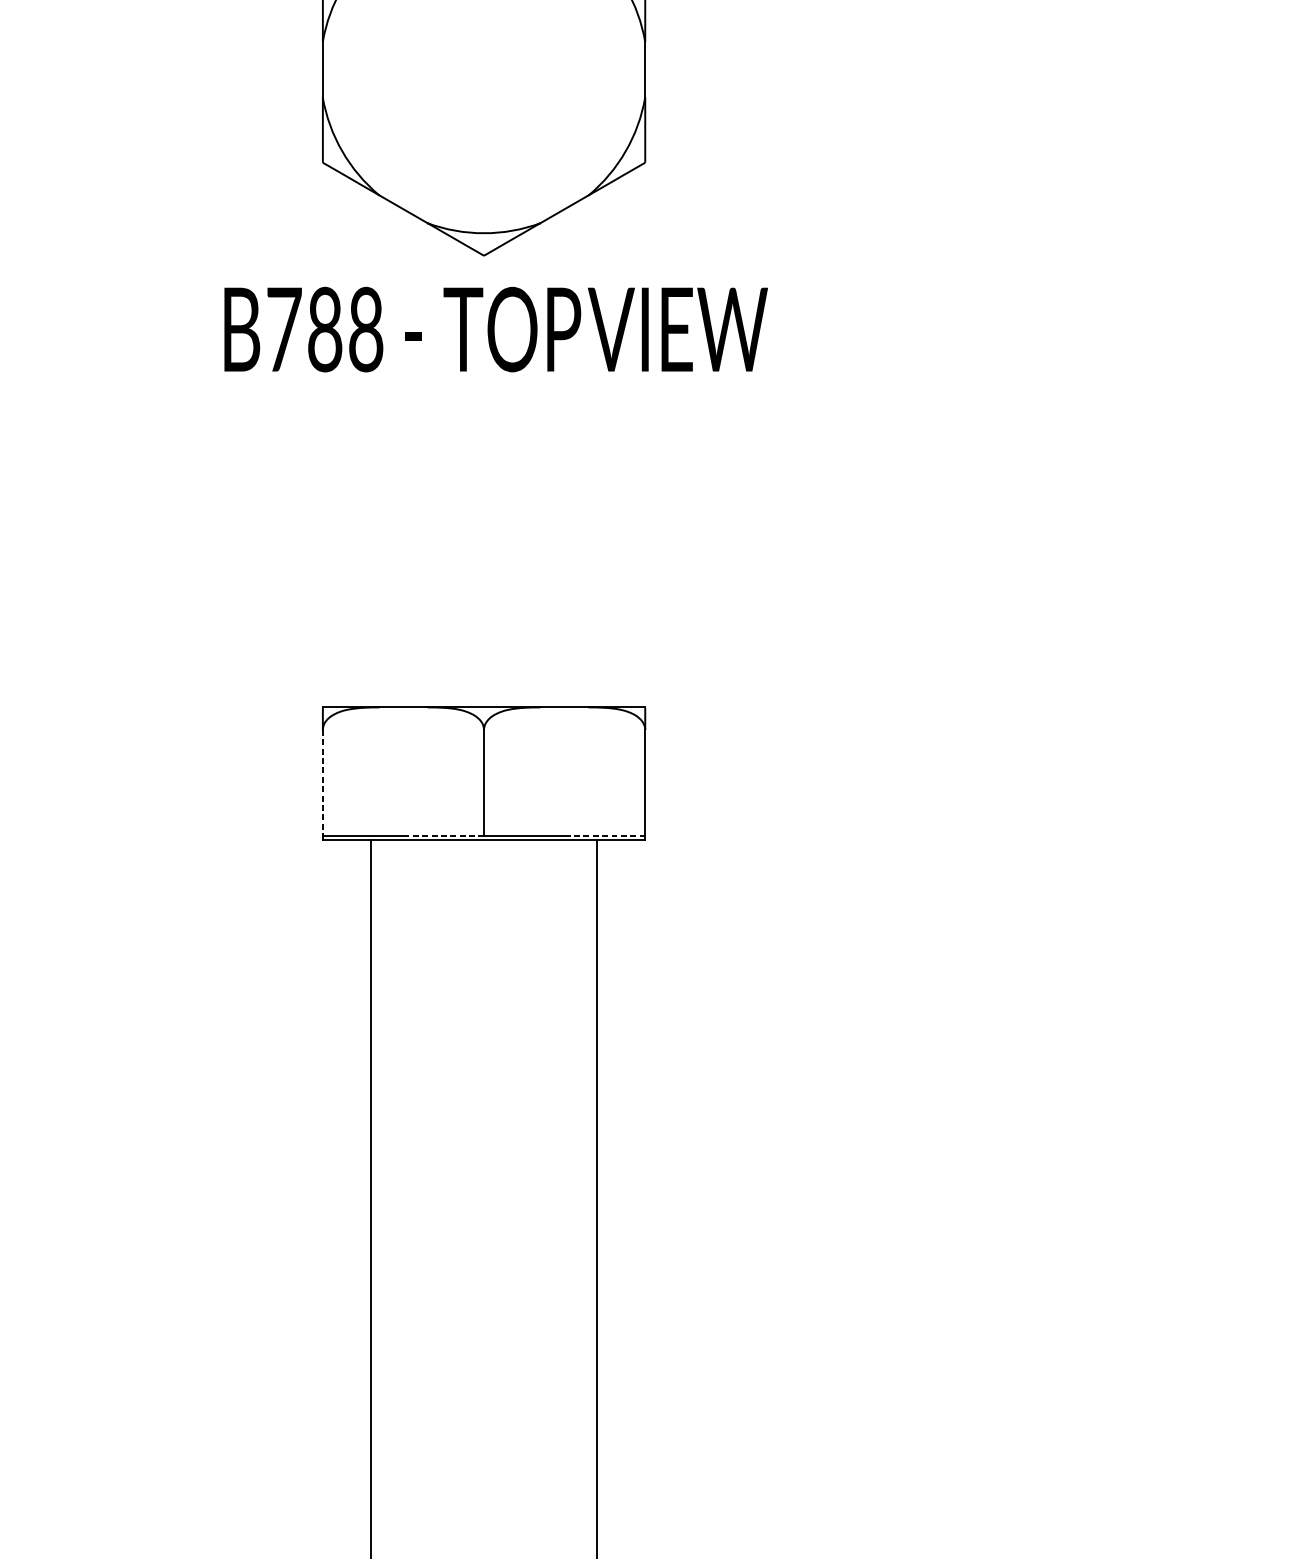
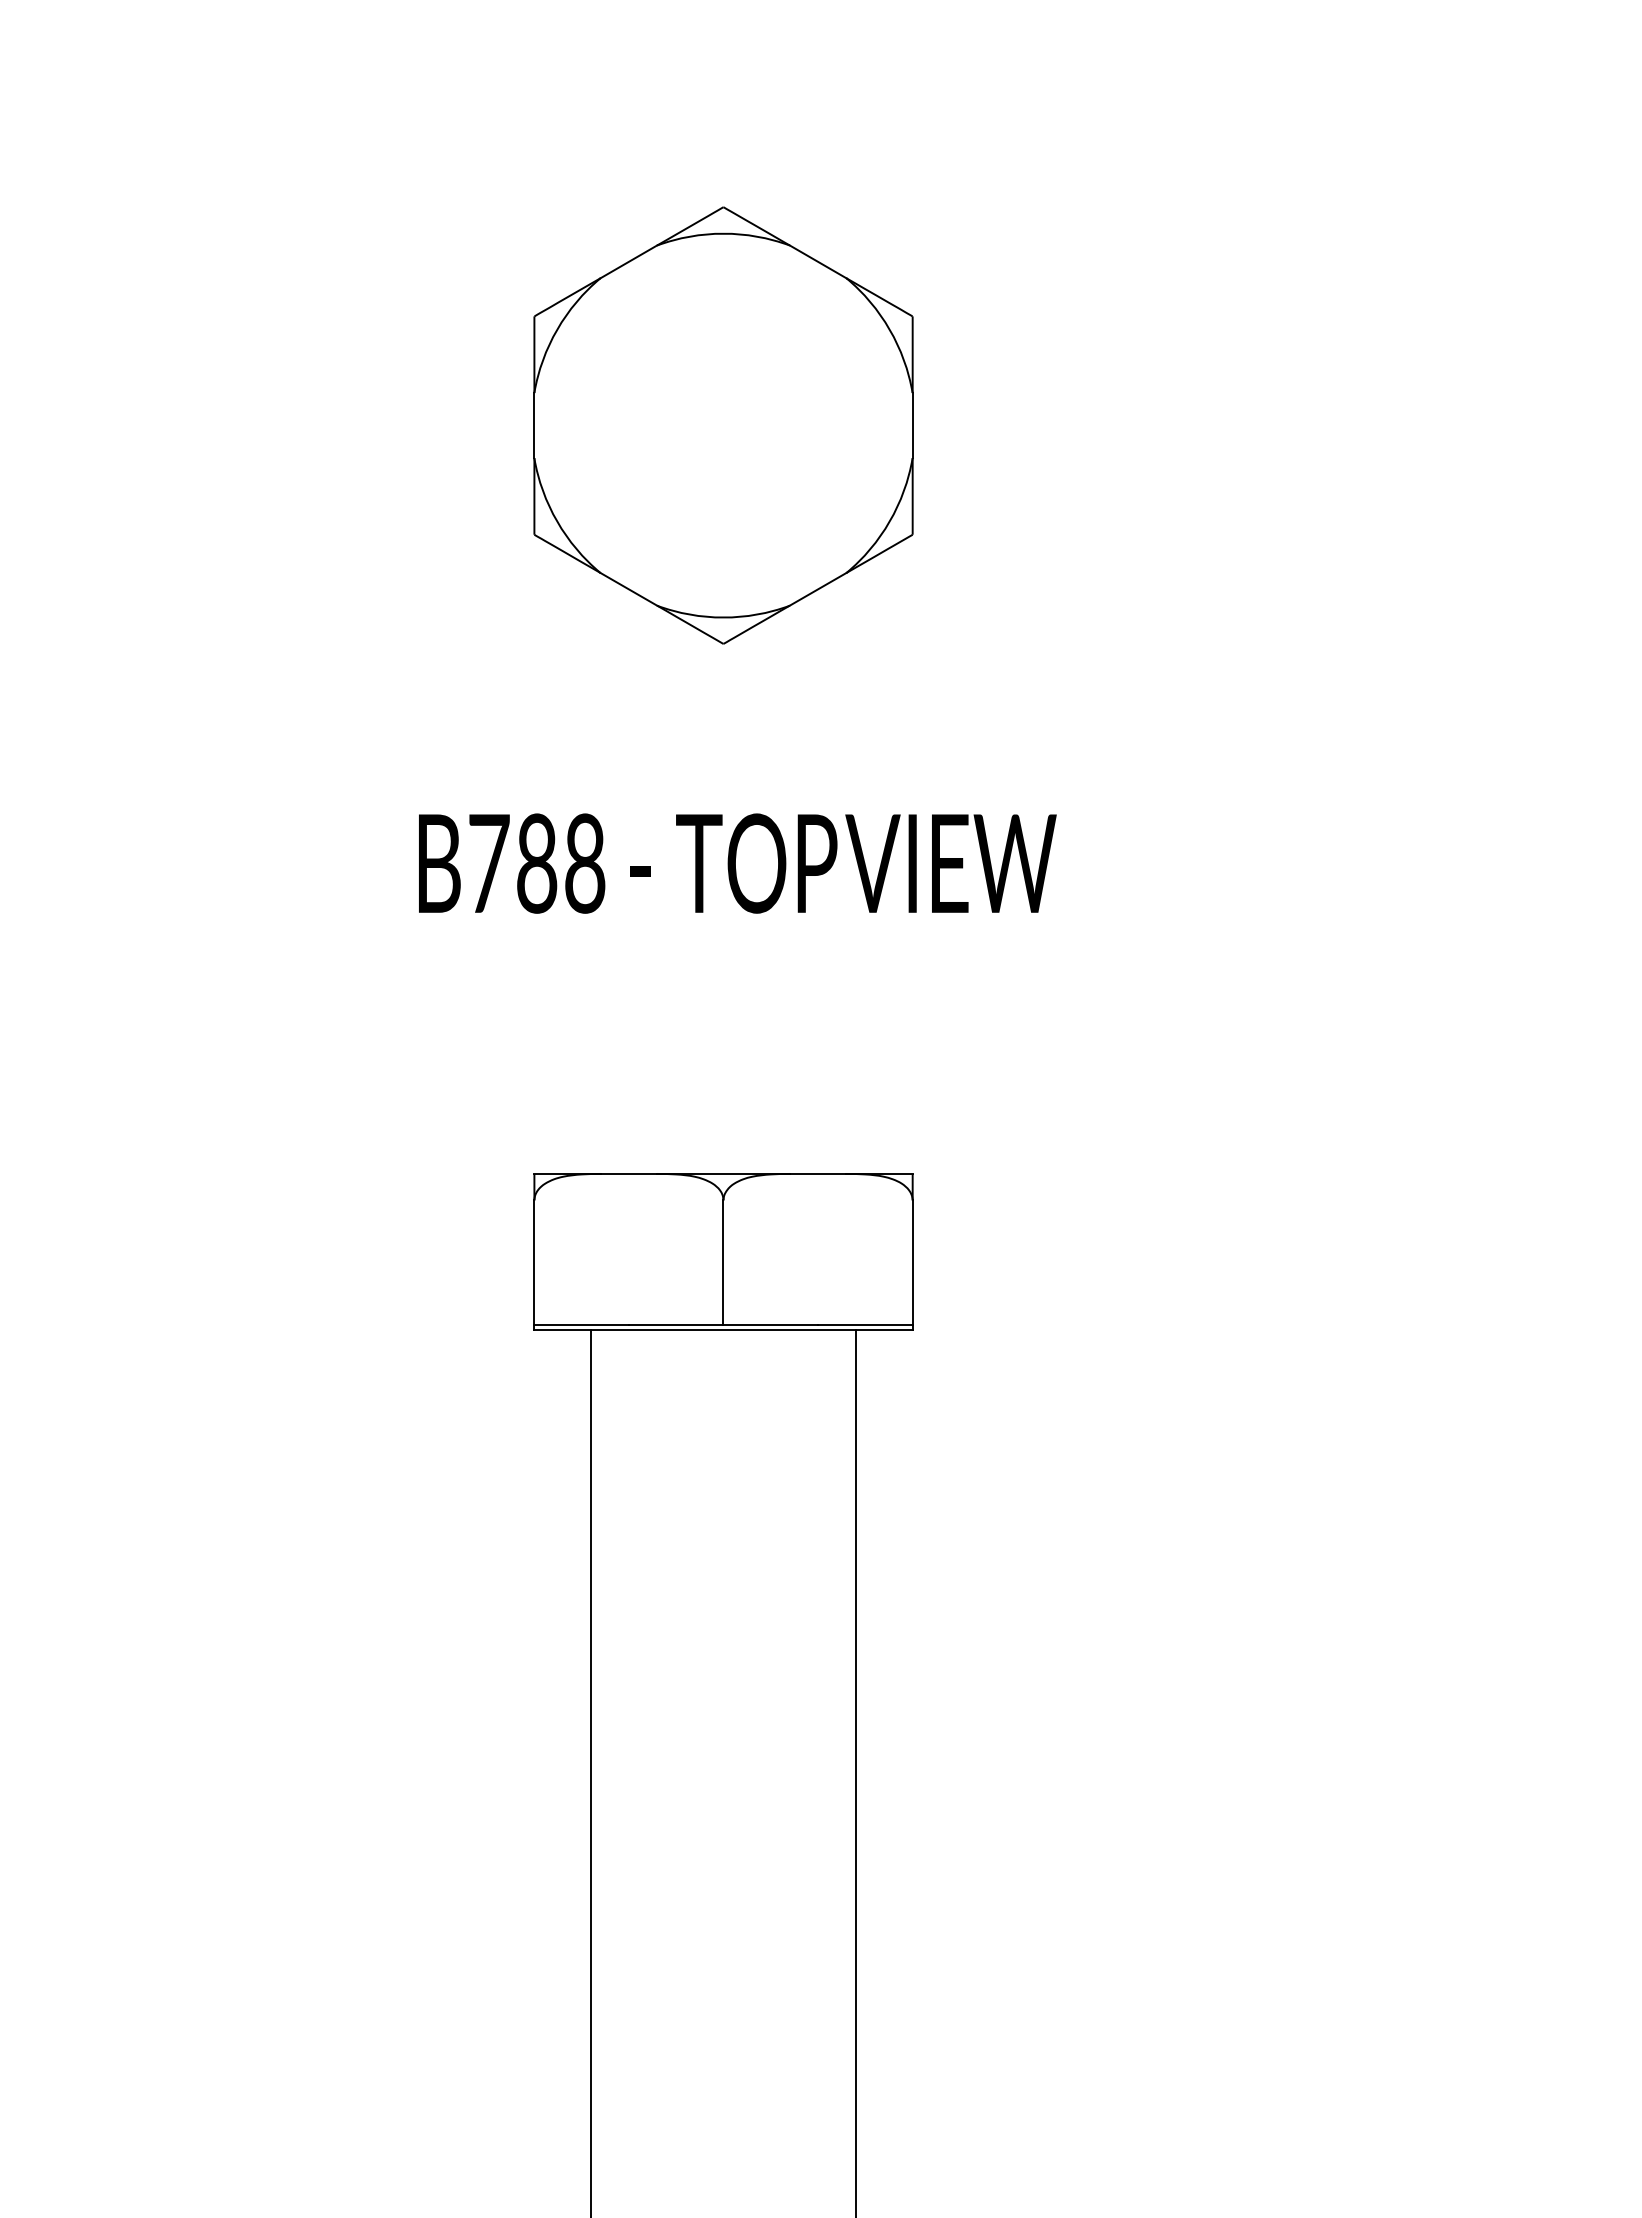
text: (495, 329) -> (737, 863), moved
line: (322, 783) -> (534, 1263), dashed -> solid
line: (443, 836) -> (676, 1325), dashed -> solid
line: (605, 836) -> (865, 1325), dashed -> solid

